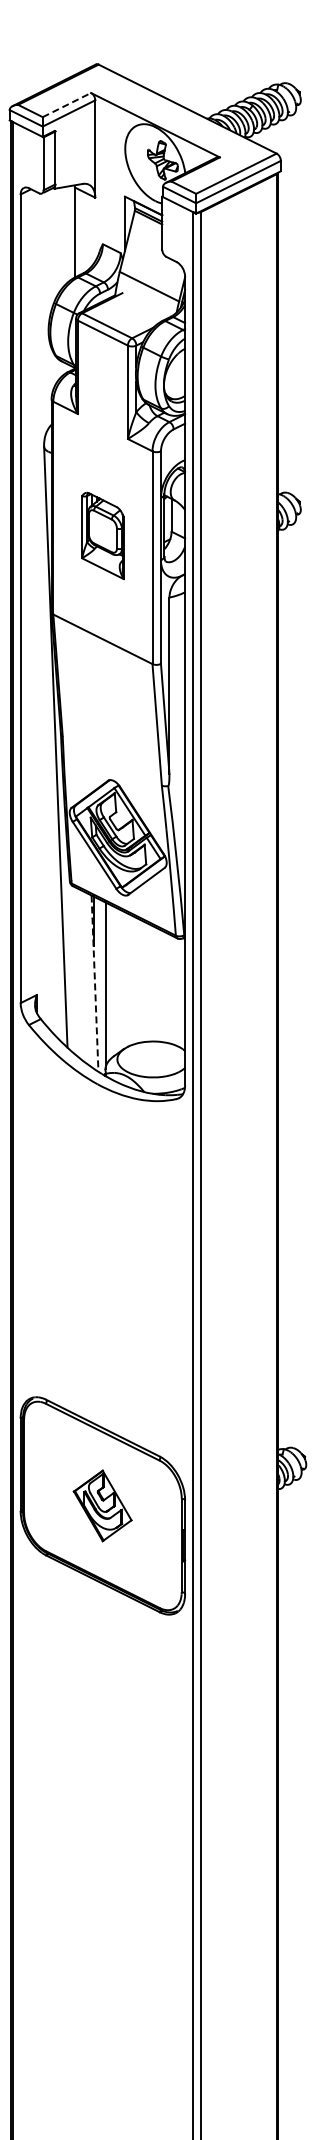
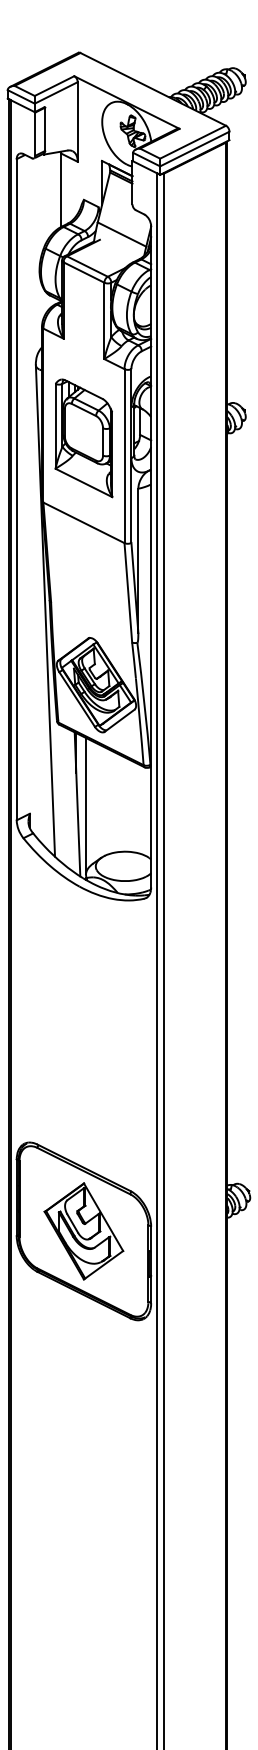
line: (66, 105) -> (54, 86), dashed -> solid
part: (102, 535) -> (83, 437), size x1.67
line: (95, 984) -> (77, 805), dashed -> solid
part: (102, 1505) -> (83, 1231), size x1.67

